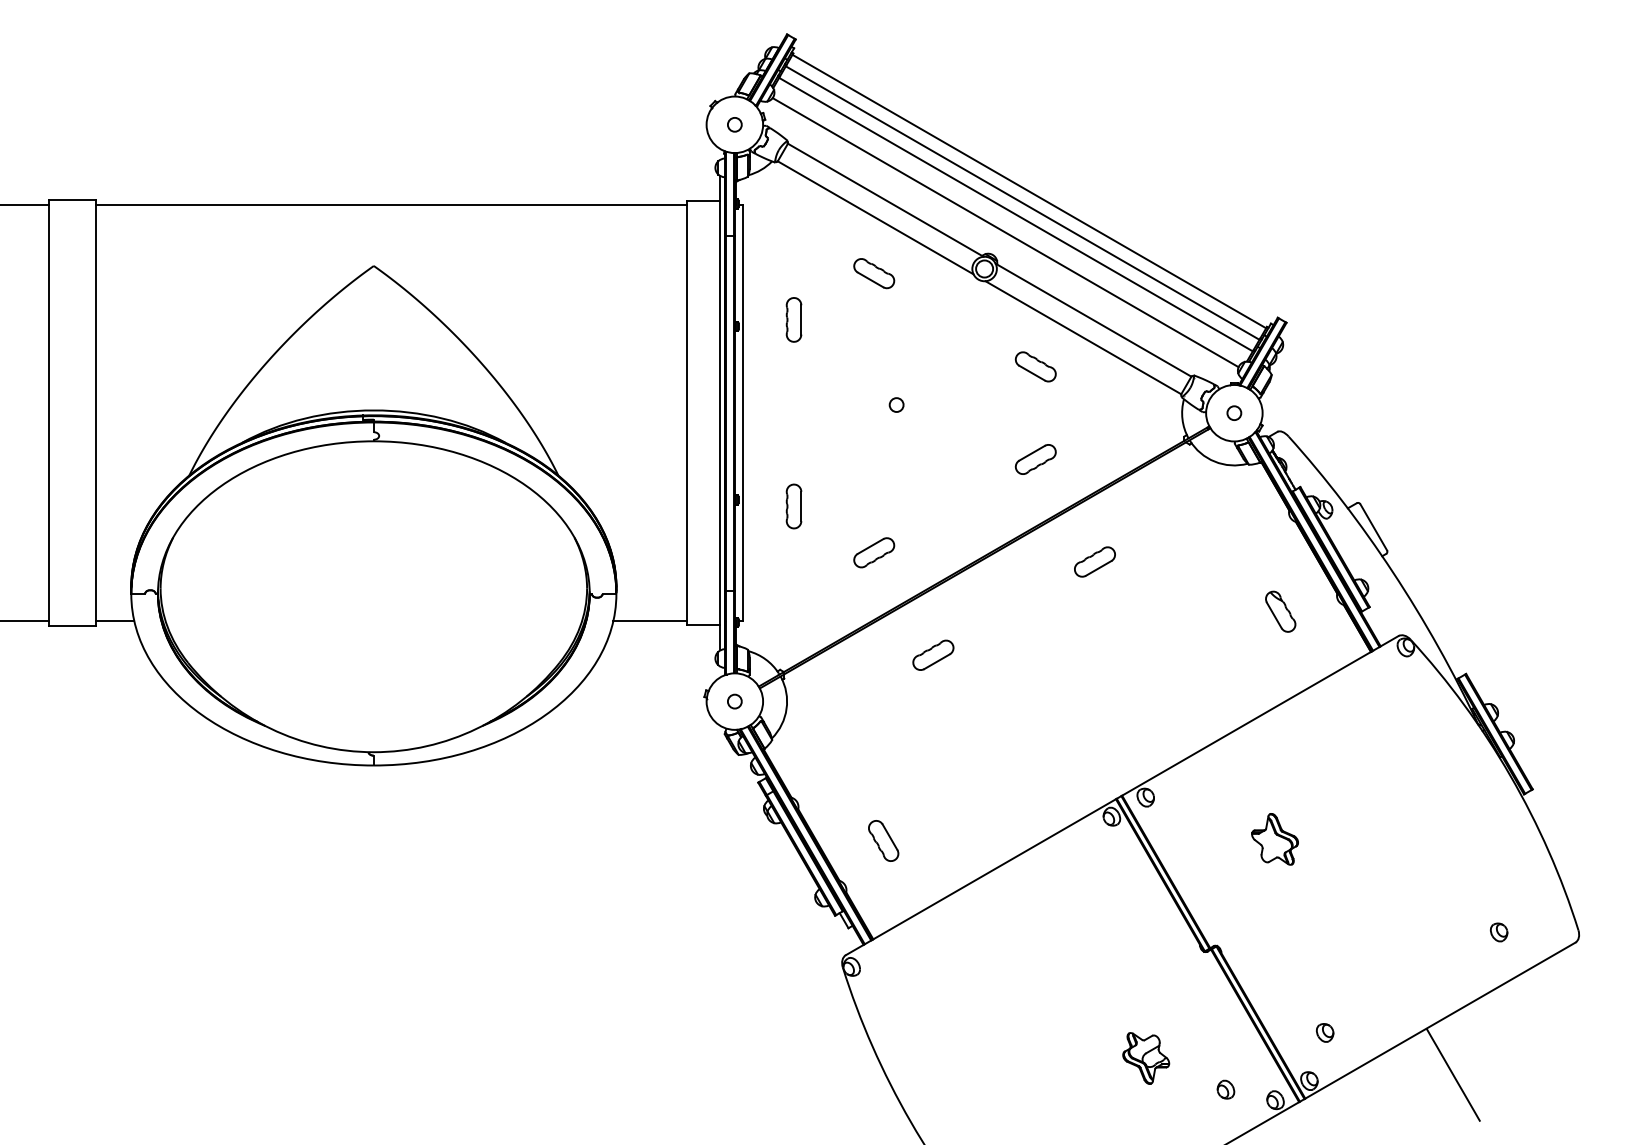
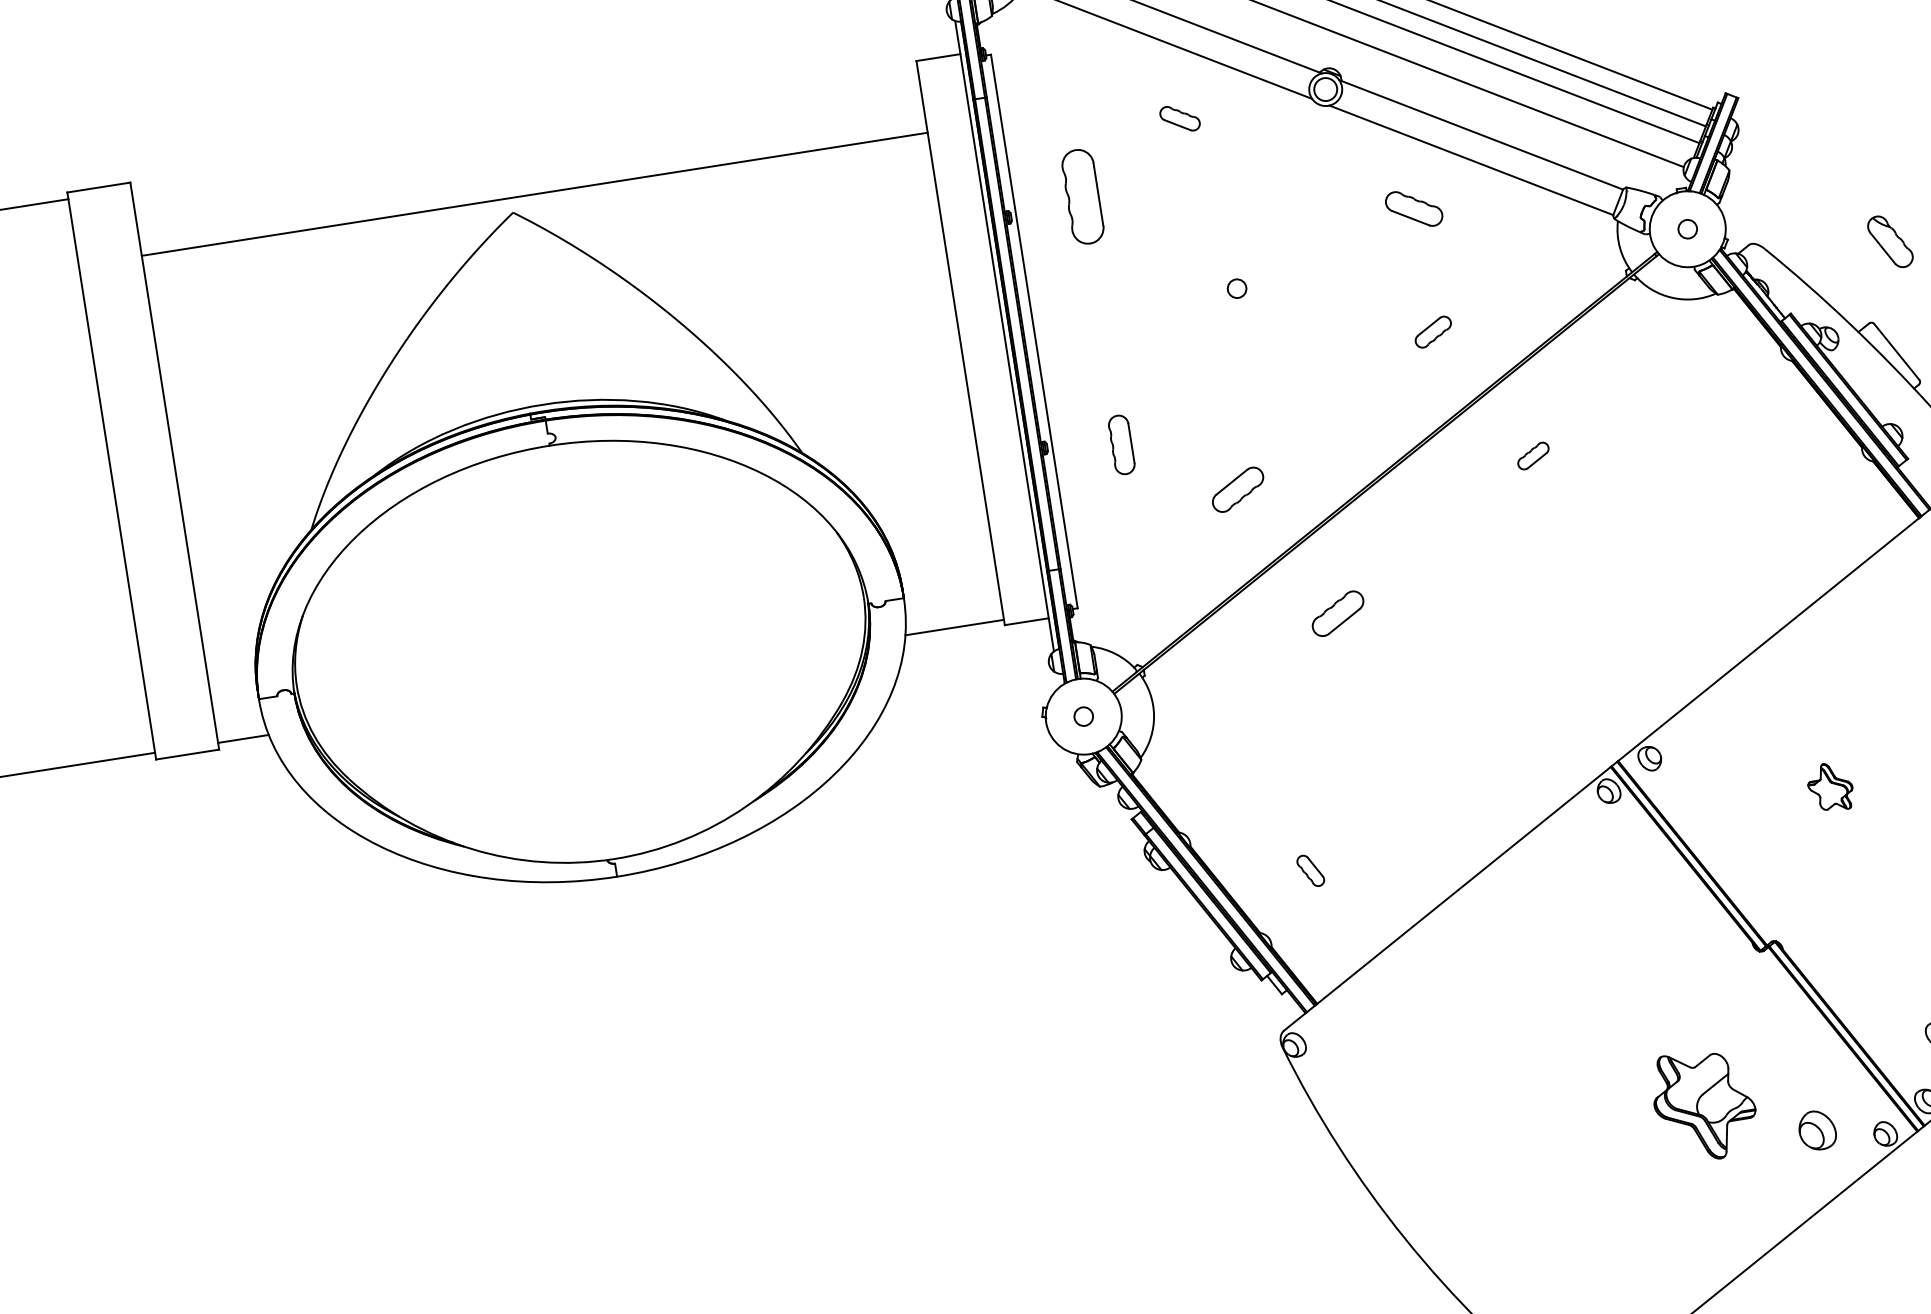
line: (391, 204) -> (534, 193), moved
part: (874, 273) -> (1180, 118), size x0.7
part: (793, 319) -> (1082, 196), size x1.6
part: (1035, 459) -> (1433, 332), size x0.7
part: (1094, 561) -> (1532, 455), size x0.6
part: (1280, 611) -> (1890, 241), moved
part: (1274, 839) -> (1829, 787), size x0.7
part: (883, 840) -> (1310, 870), size x0.6
part: (1146, 1058) -> (1705, 1105), size x1.6
part: (1225, 1089) -> (1816, 1130), size x1.6

